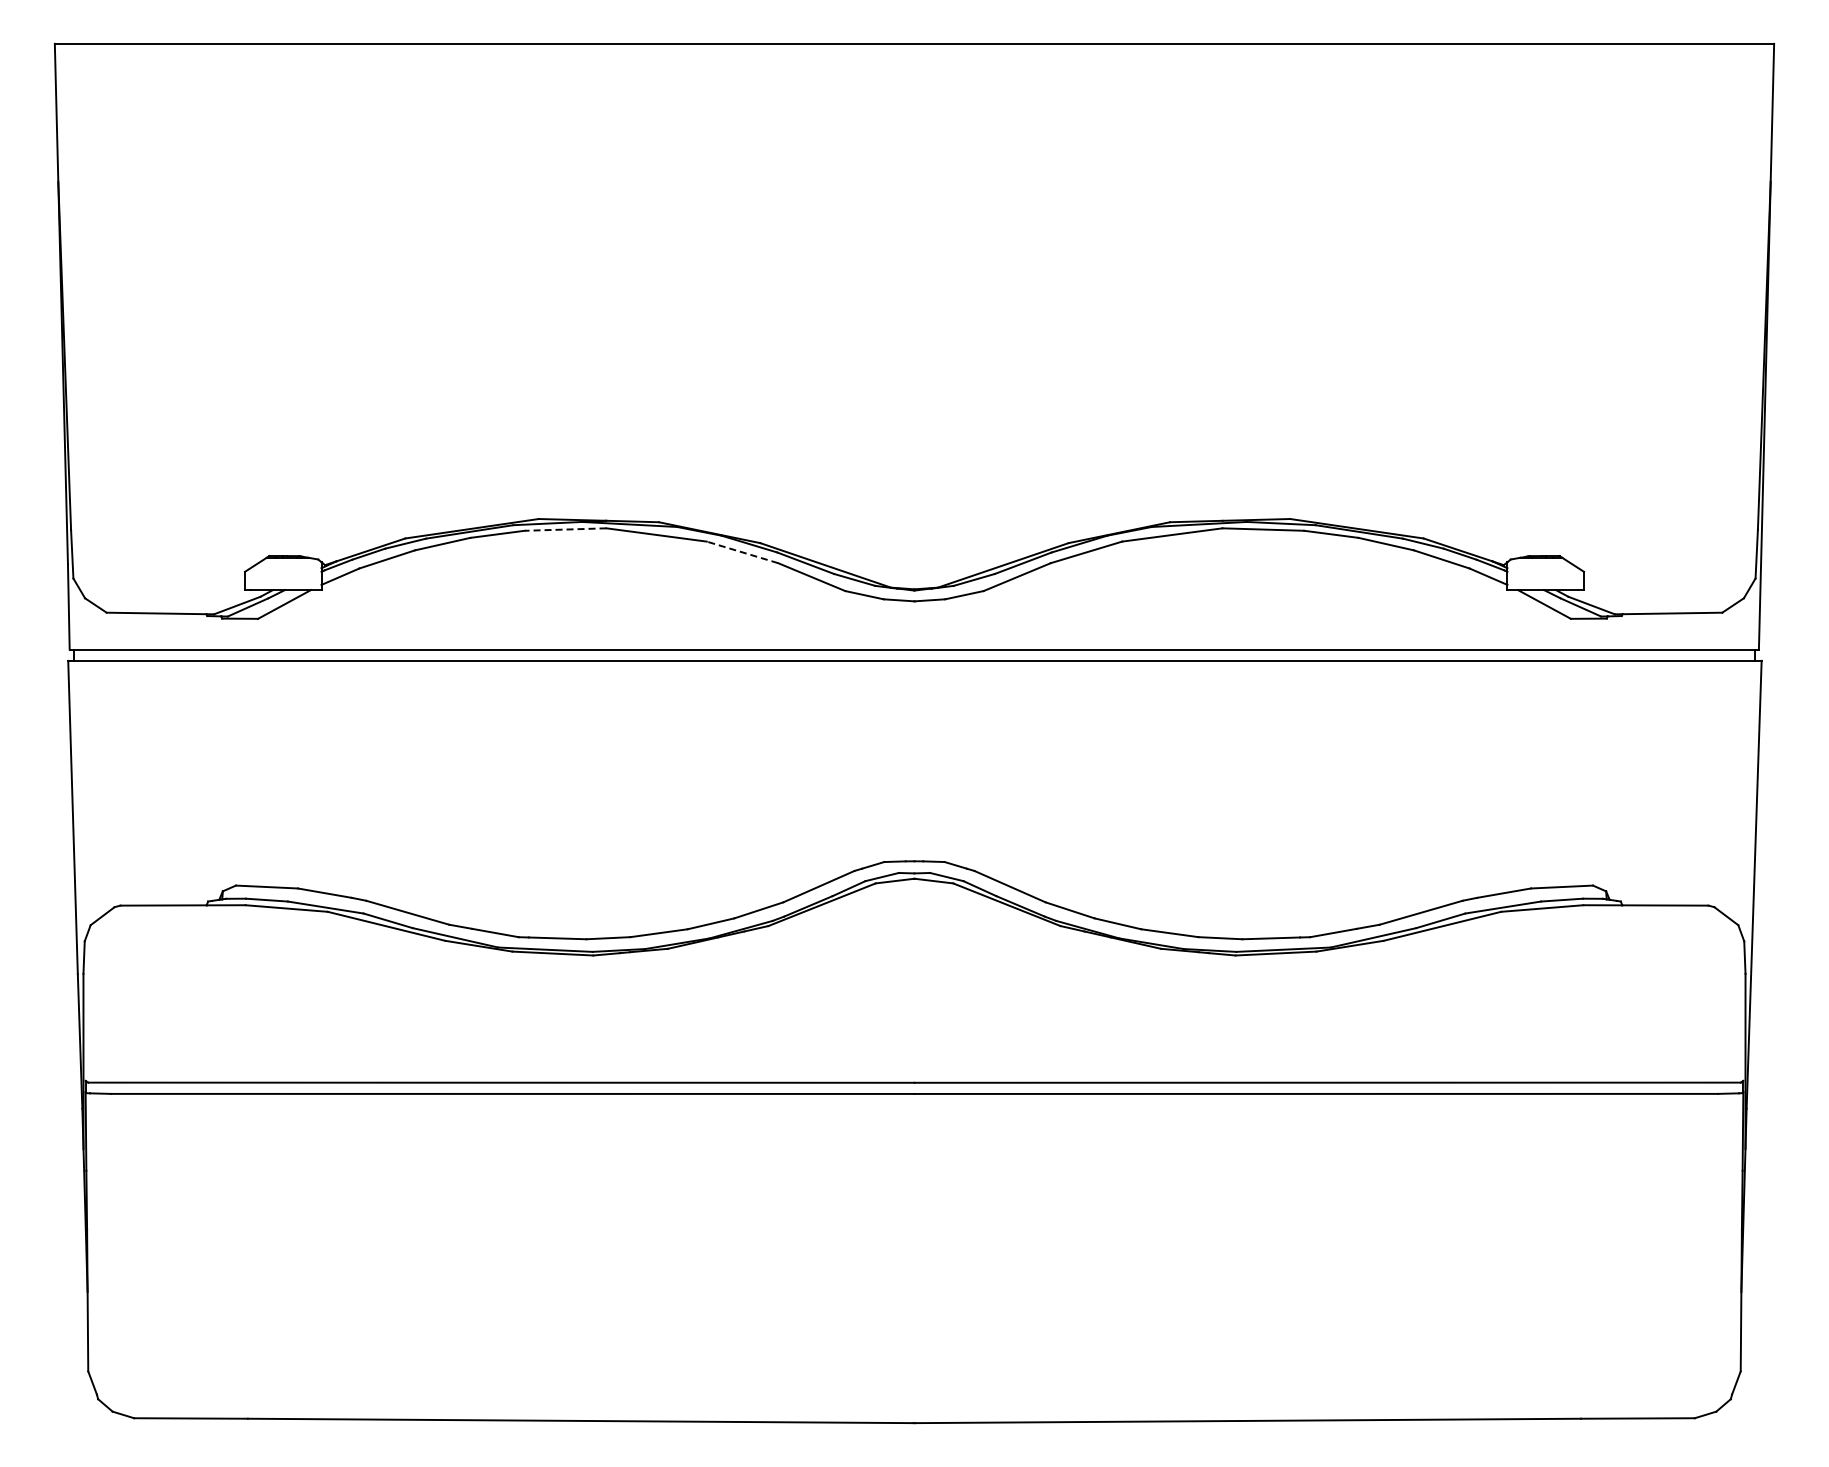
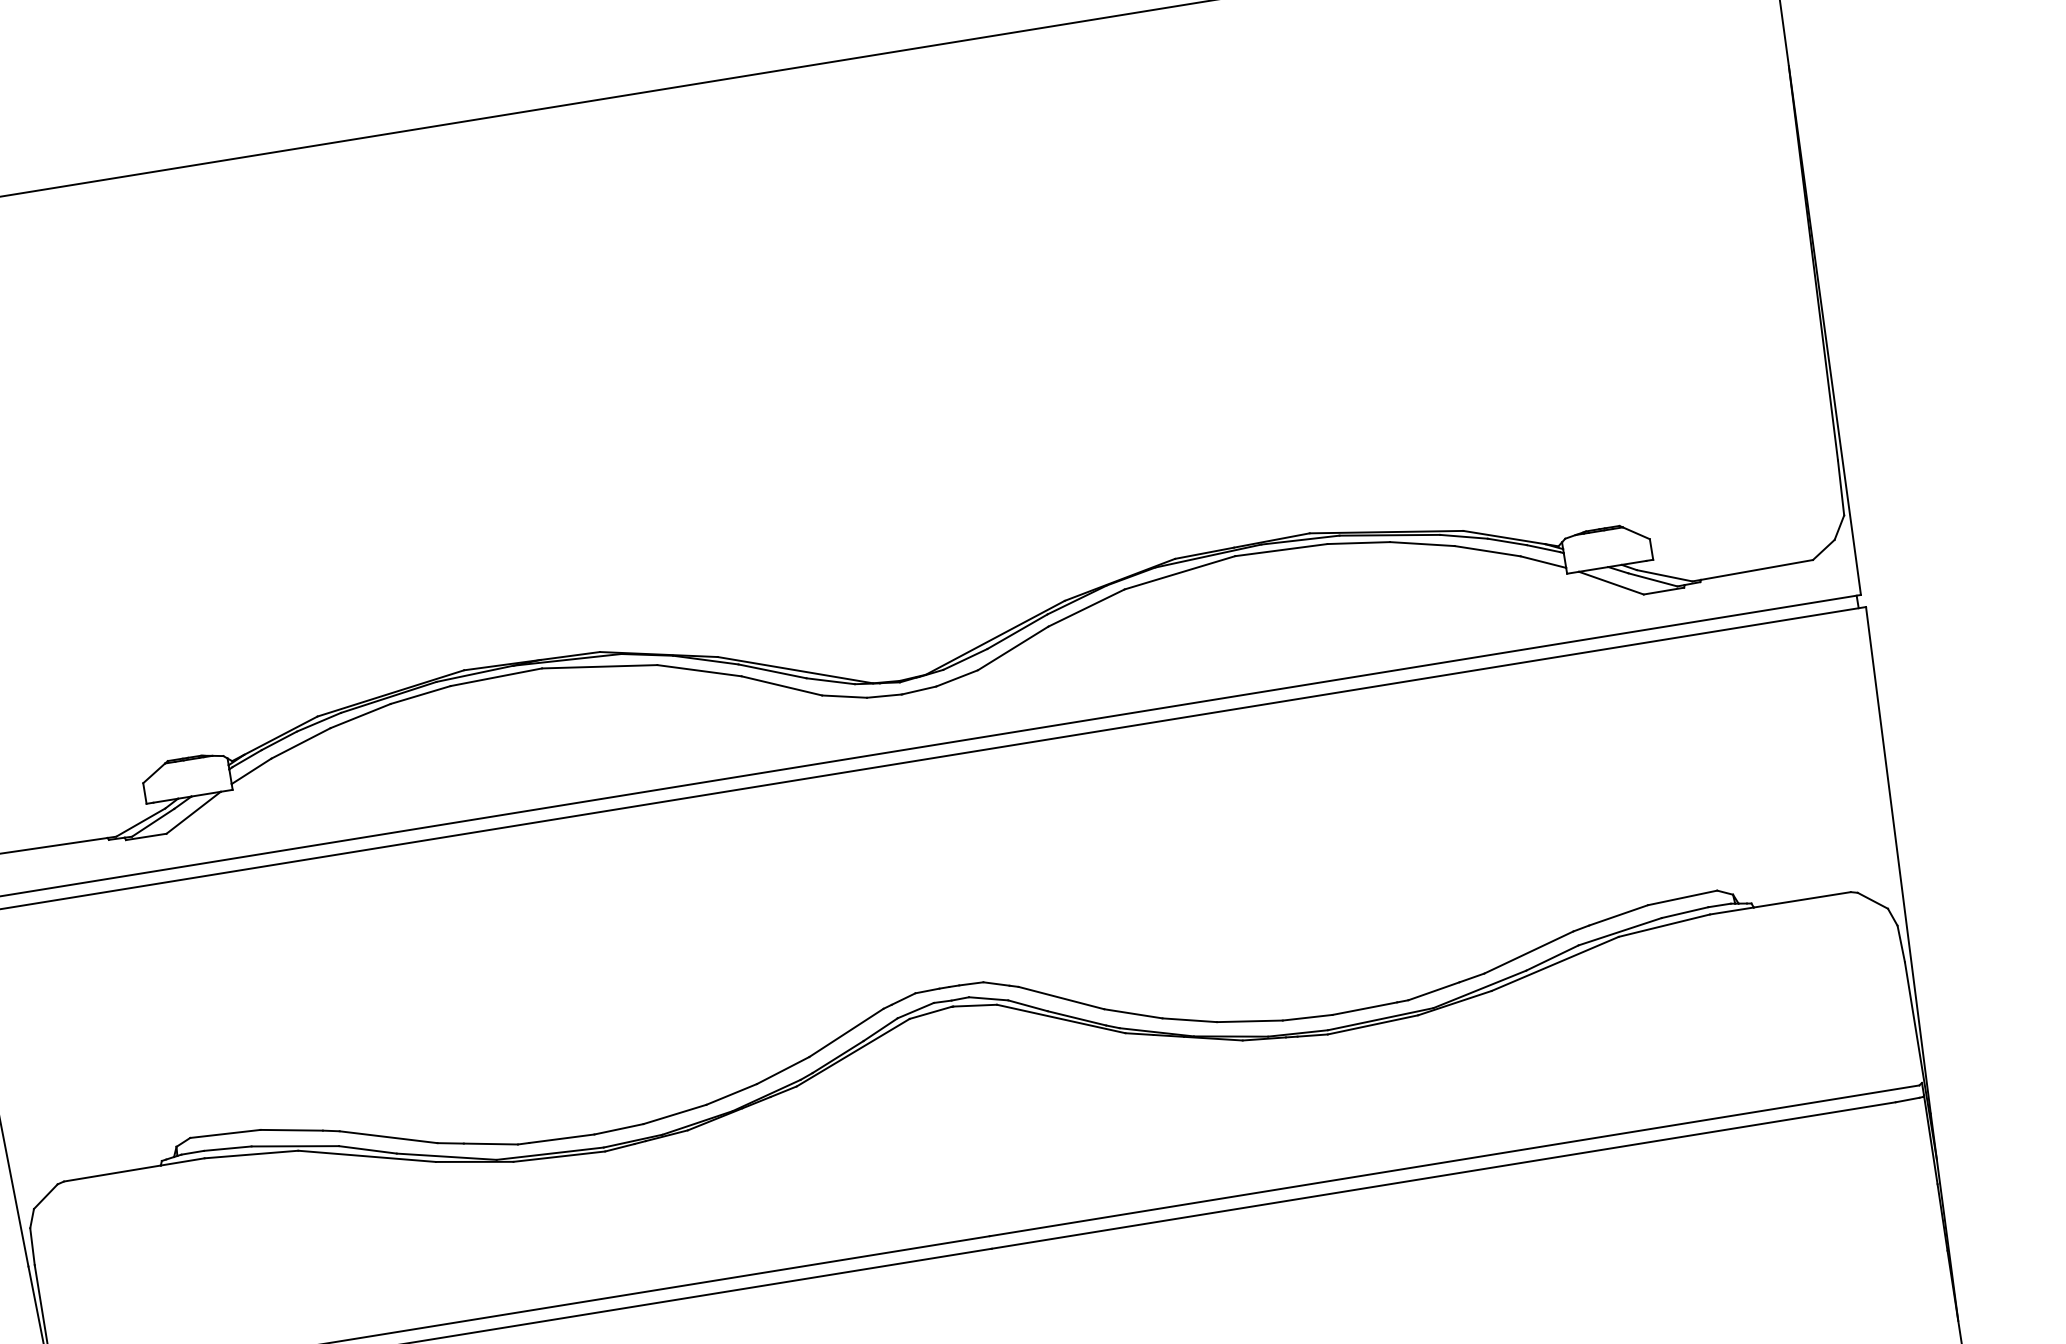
line: (565, 529) -> (496, 677), dashed -> solid
line: (742, 552) -> (699, 670), dashed -> solid

